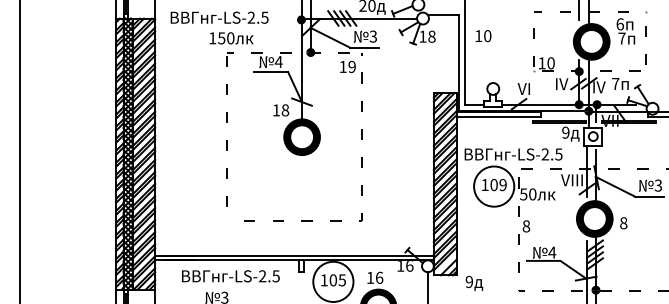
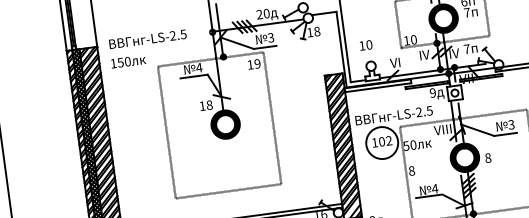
text: (483, 36) -> (366, 45), moved
text: (231, 38) -> (128, 61), moved
text: (502, 185) -> (388, 141), 109 -> 102

